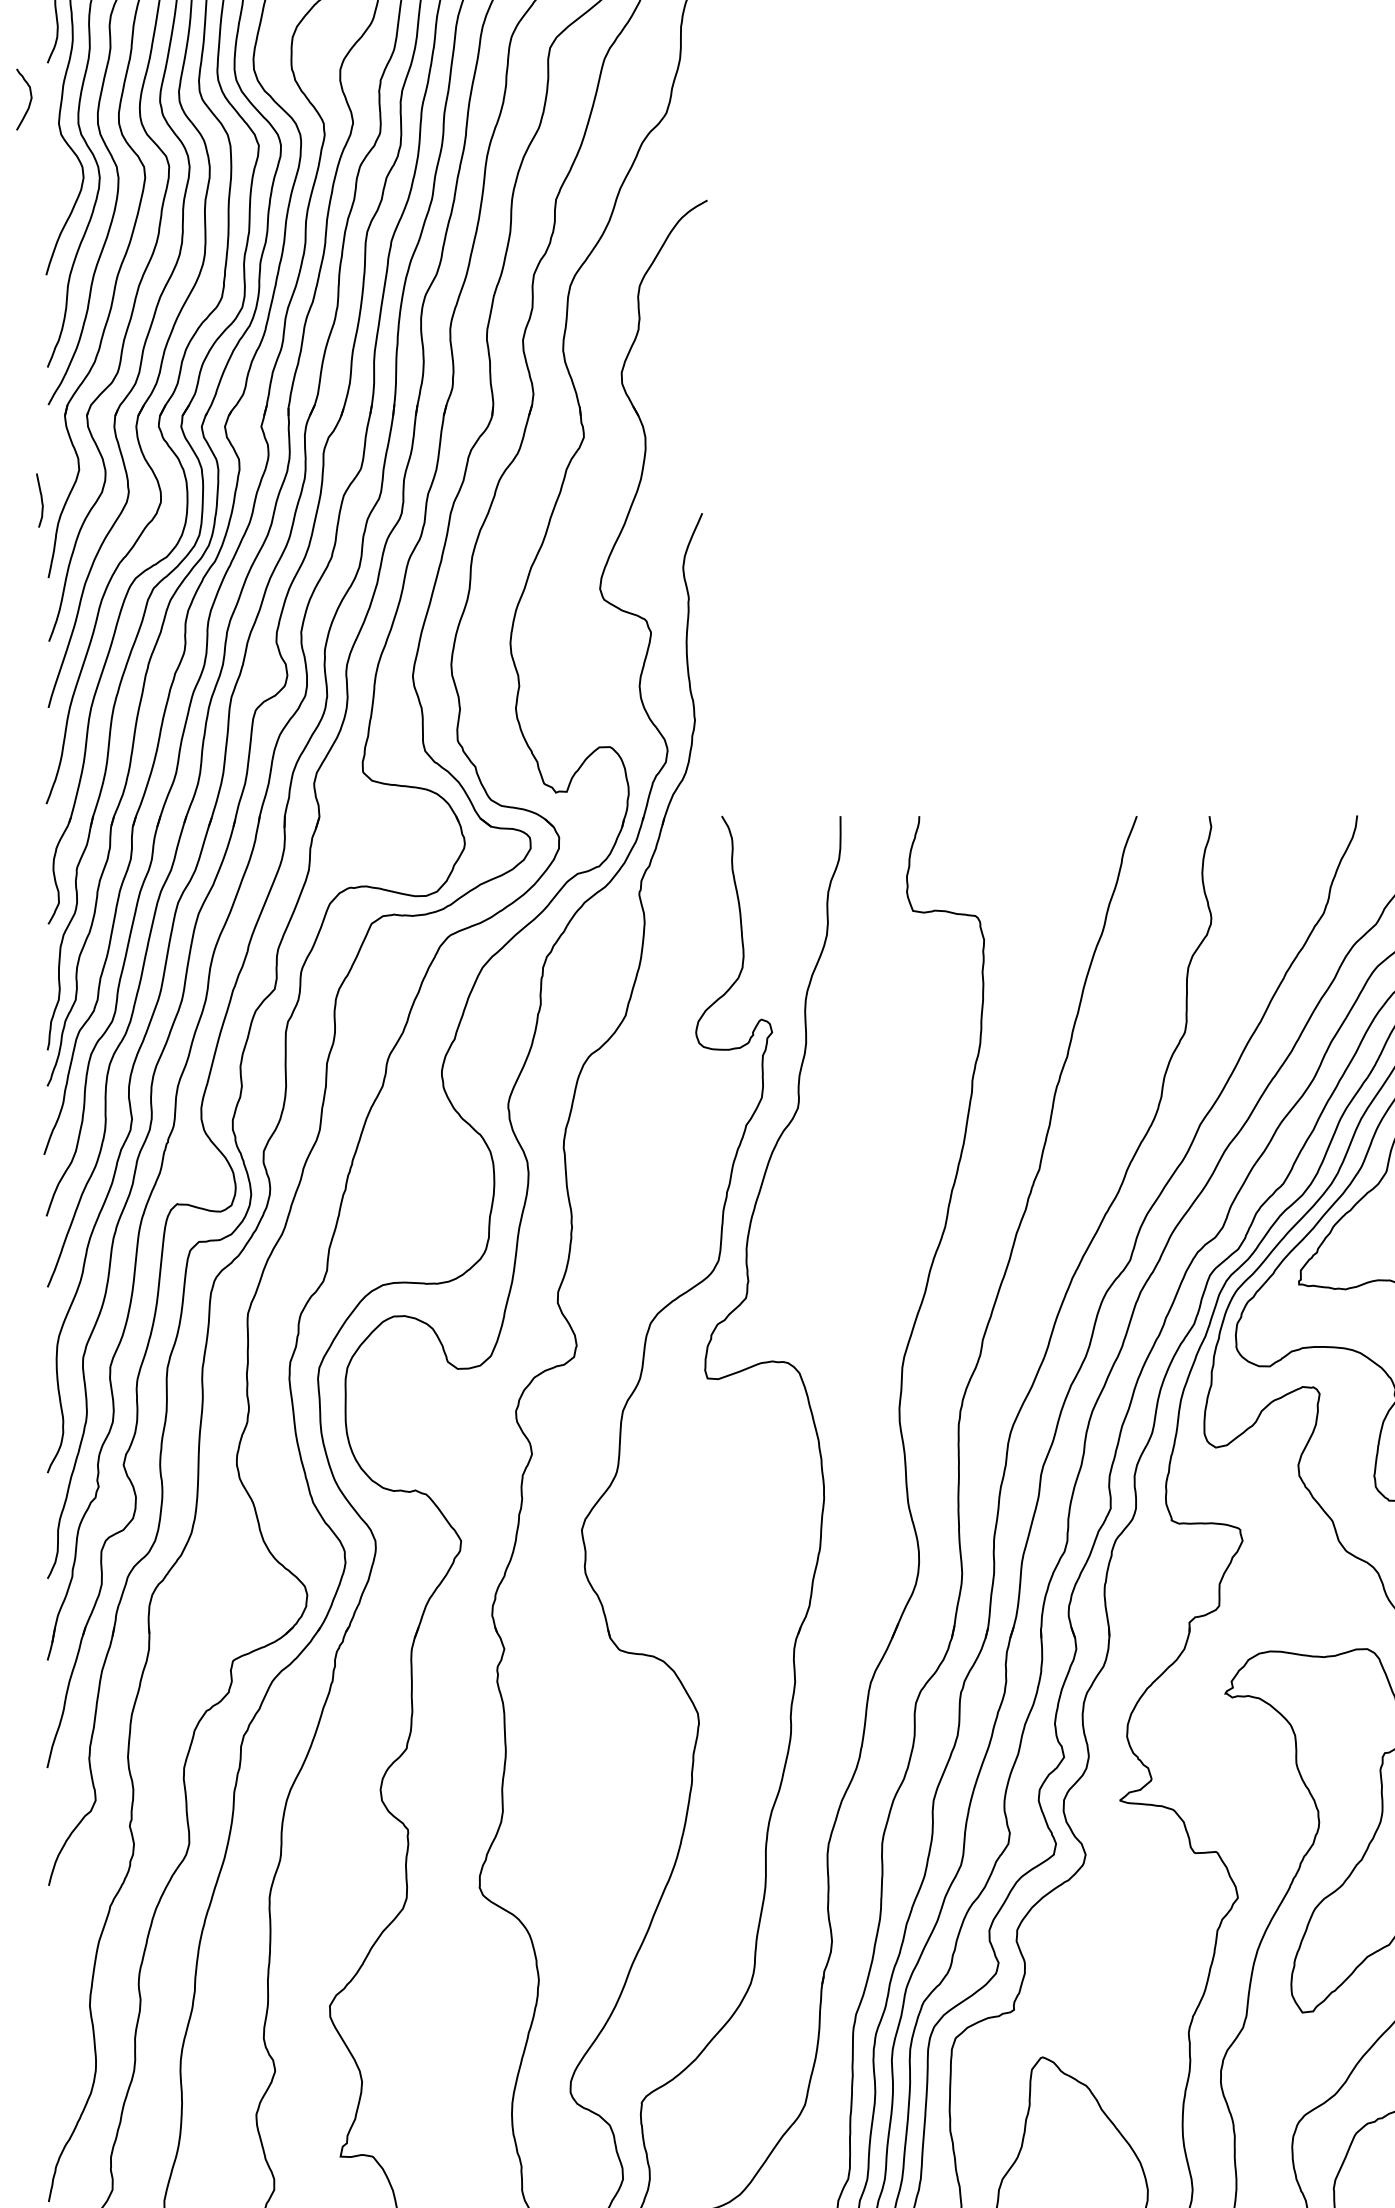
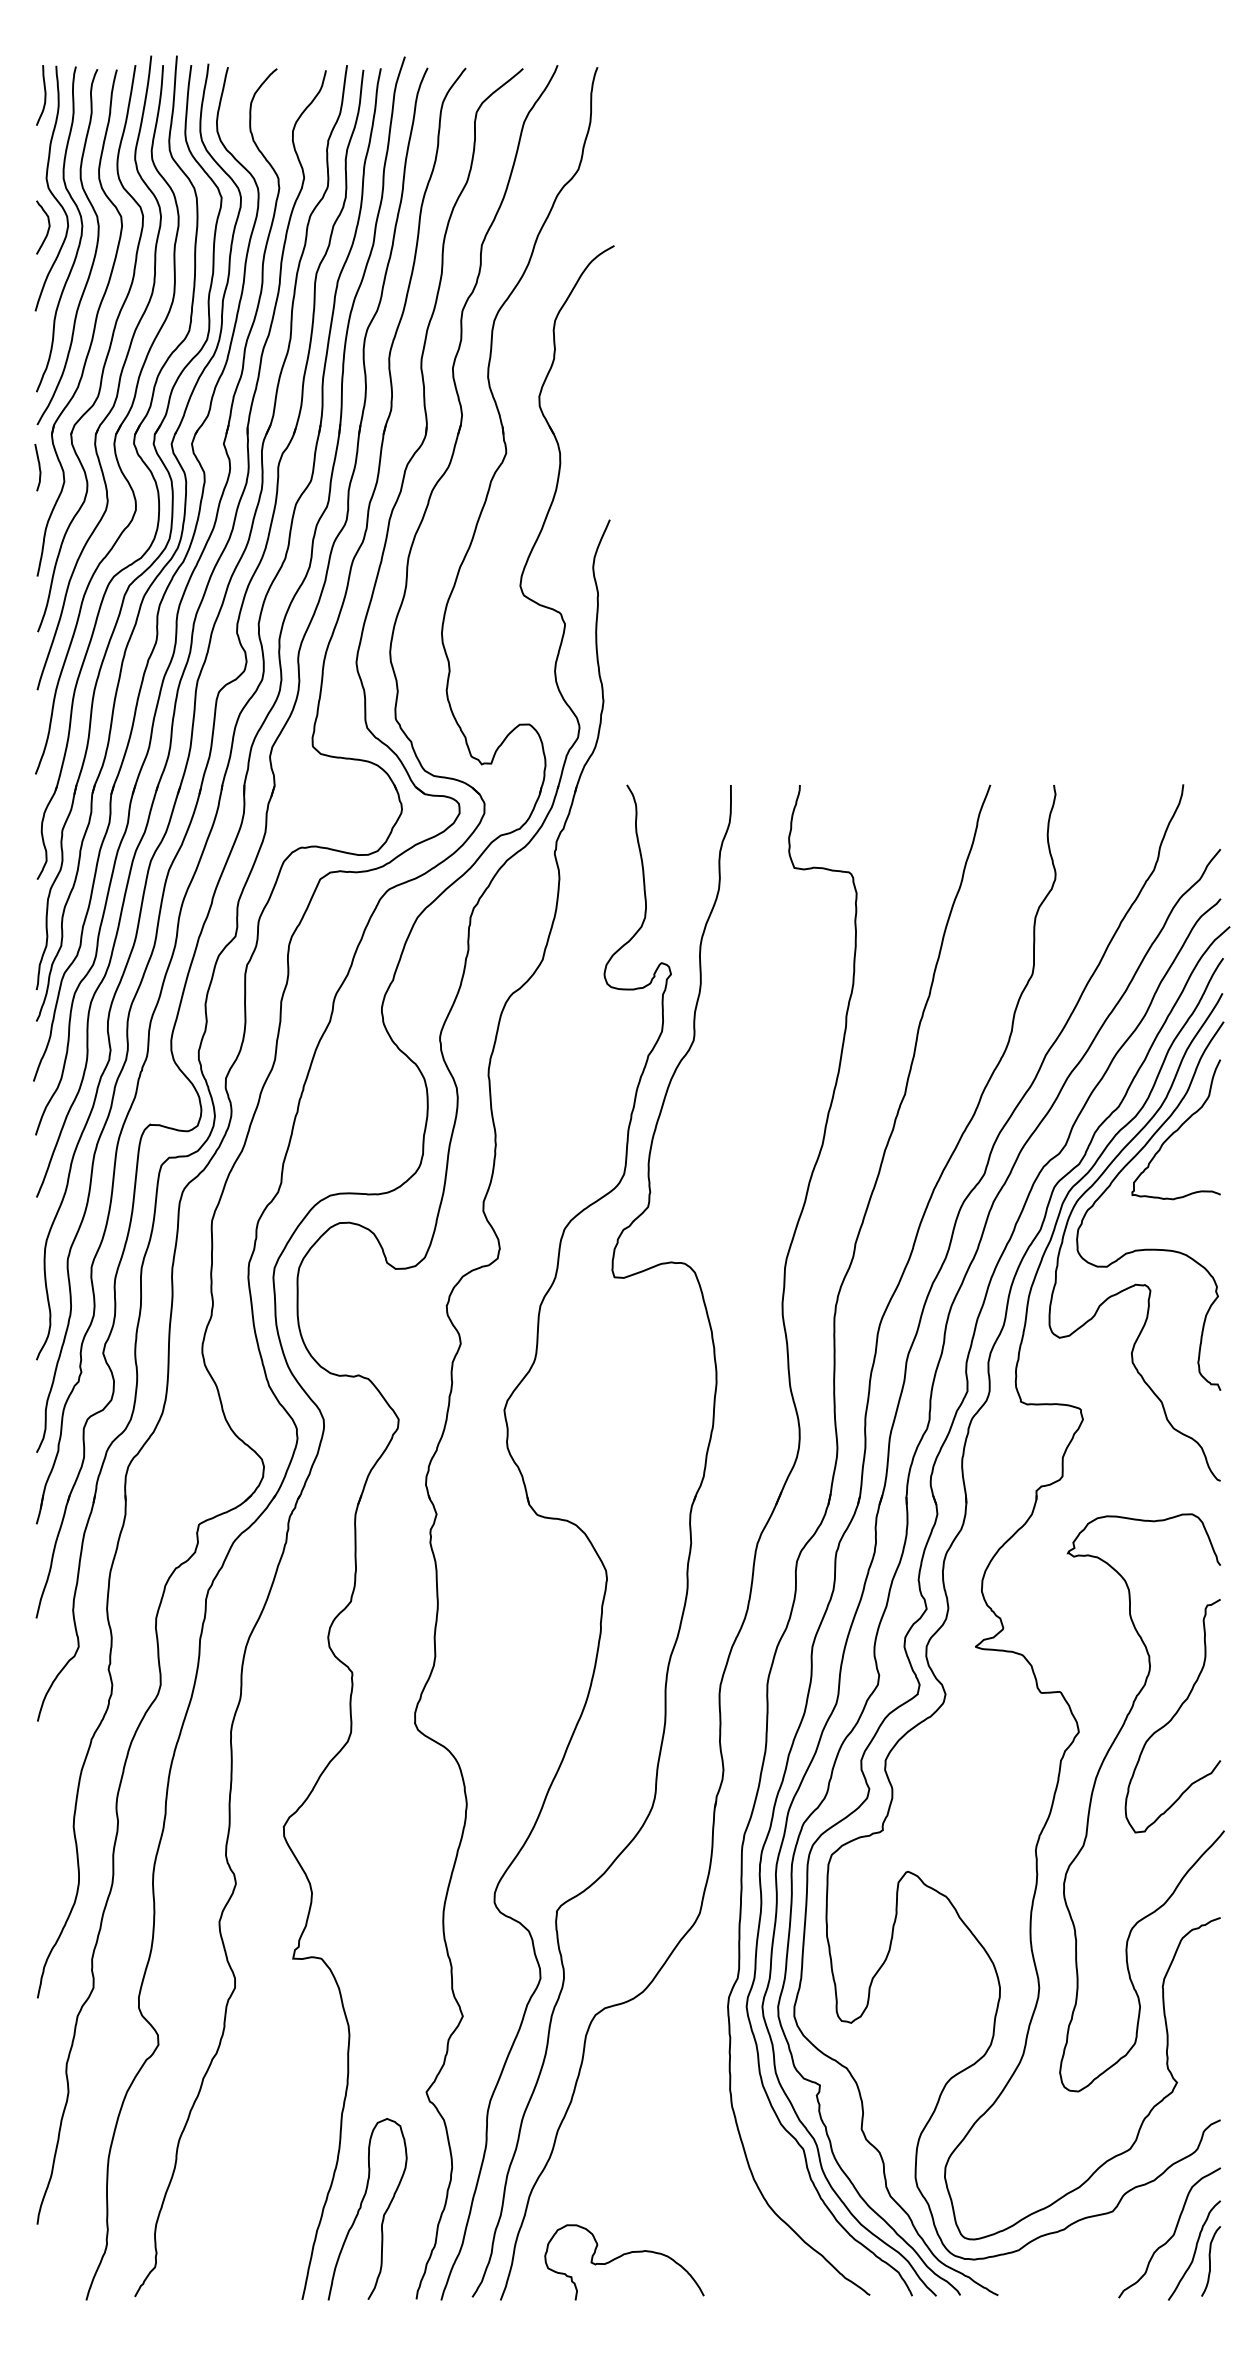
curve: (29, 101) -> (47, 229), moved
curve: (40, 500) -> (38, 467), moved

